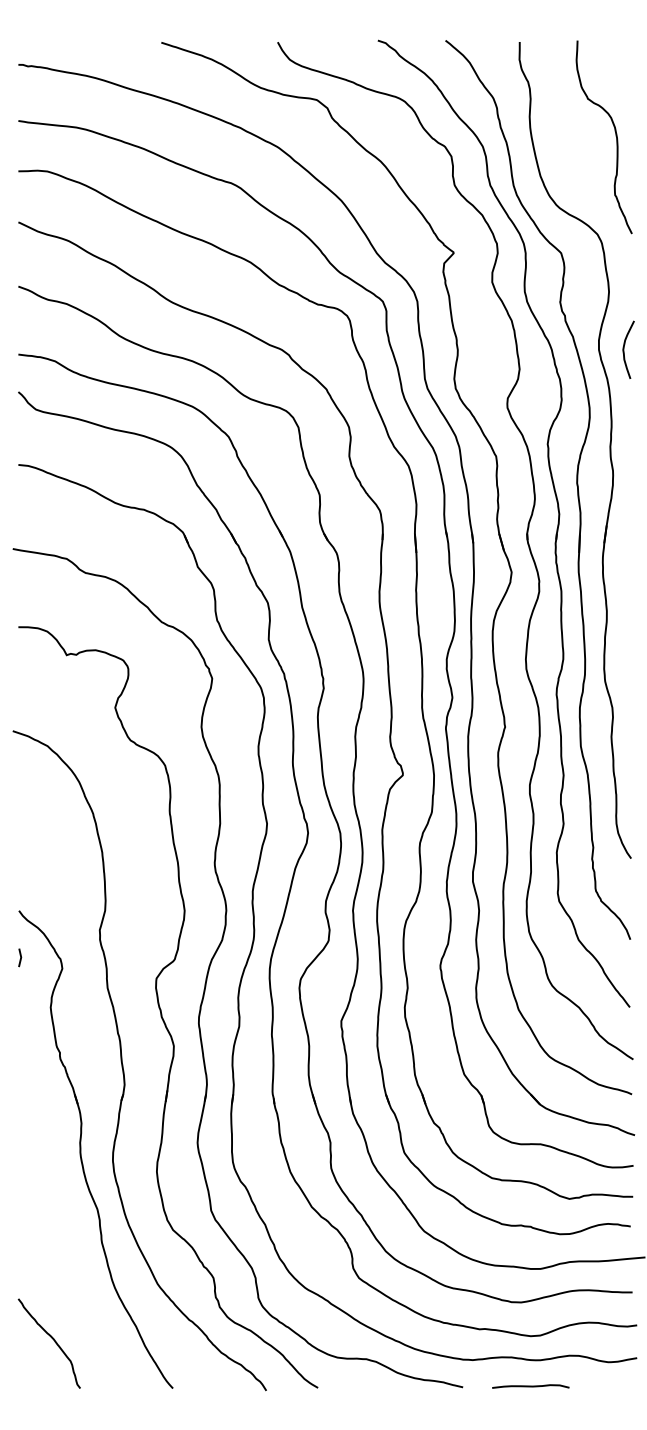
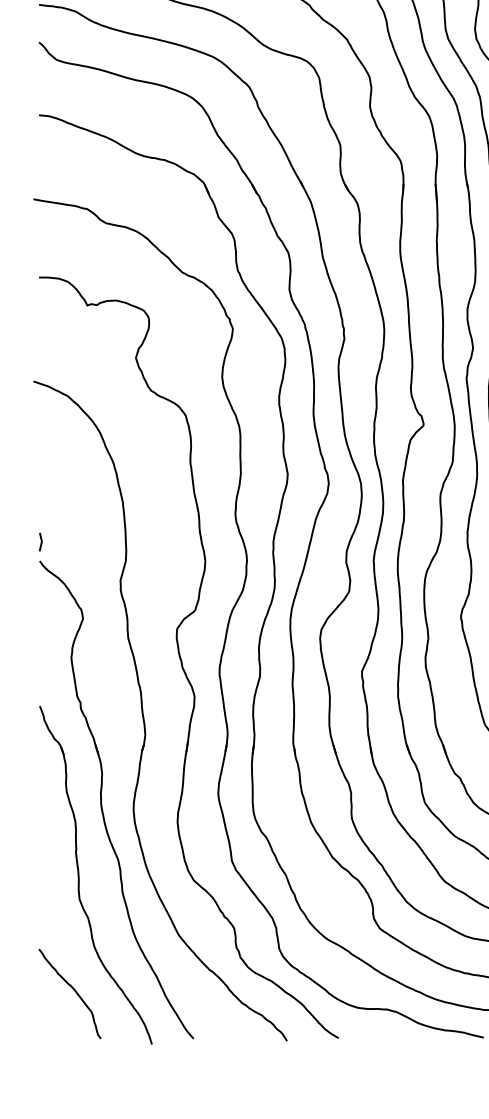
line: (20, 957) -> (41, 541), moved
part: (59, 1228) -> (80, 878), added

